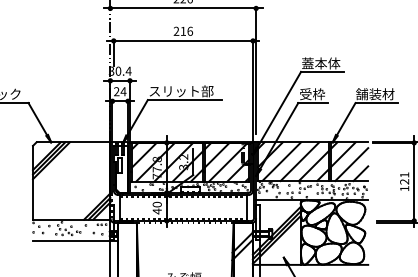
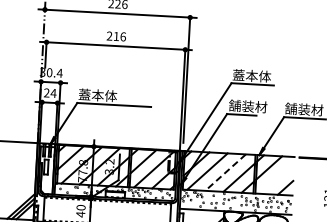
text: (180, 91) -> (110, 96), スリット部 -> 蓋本体
text: (318, 94) -> (247, 106), 受枠 -> 舗装材
line: (299, 162) -> (225, 173), solid -> dashed
line: (351, 164) -> (276, 178), removed

